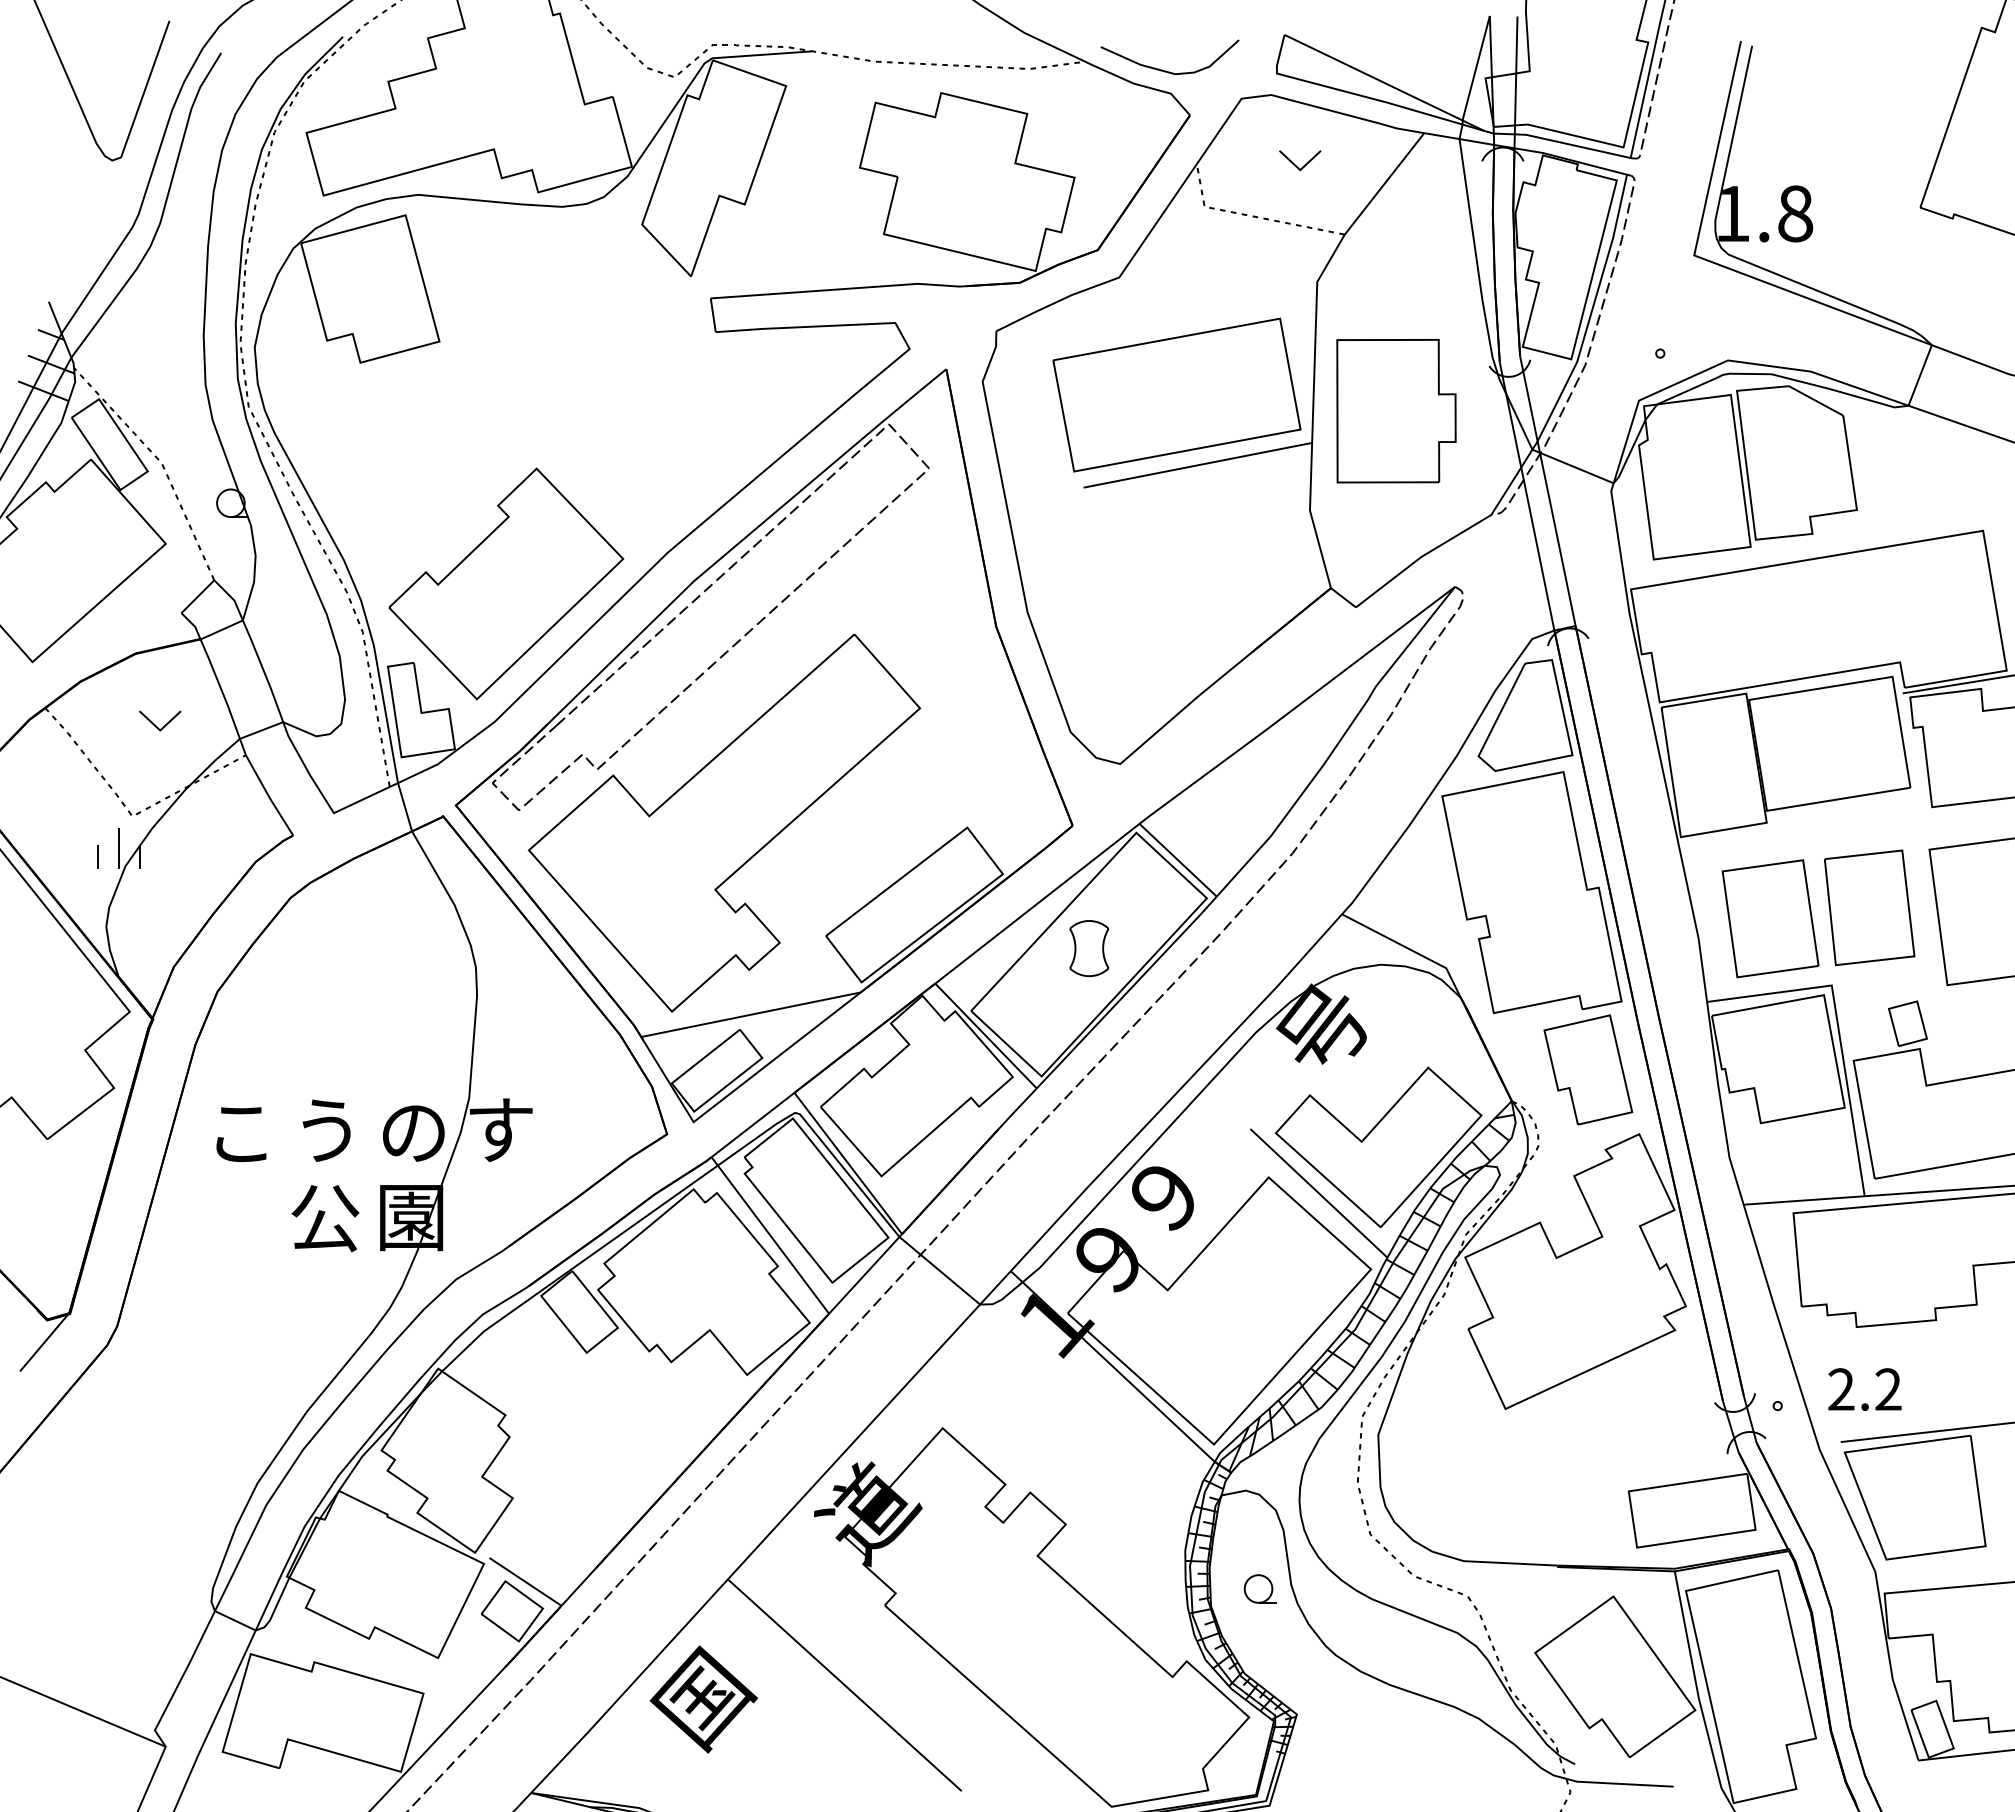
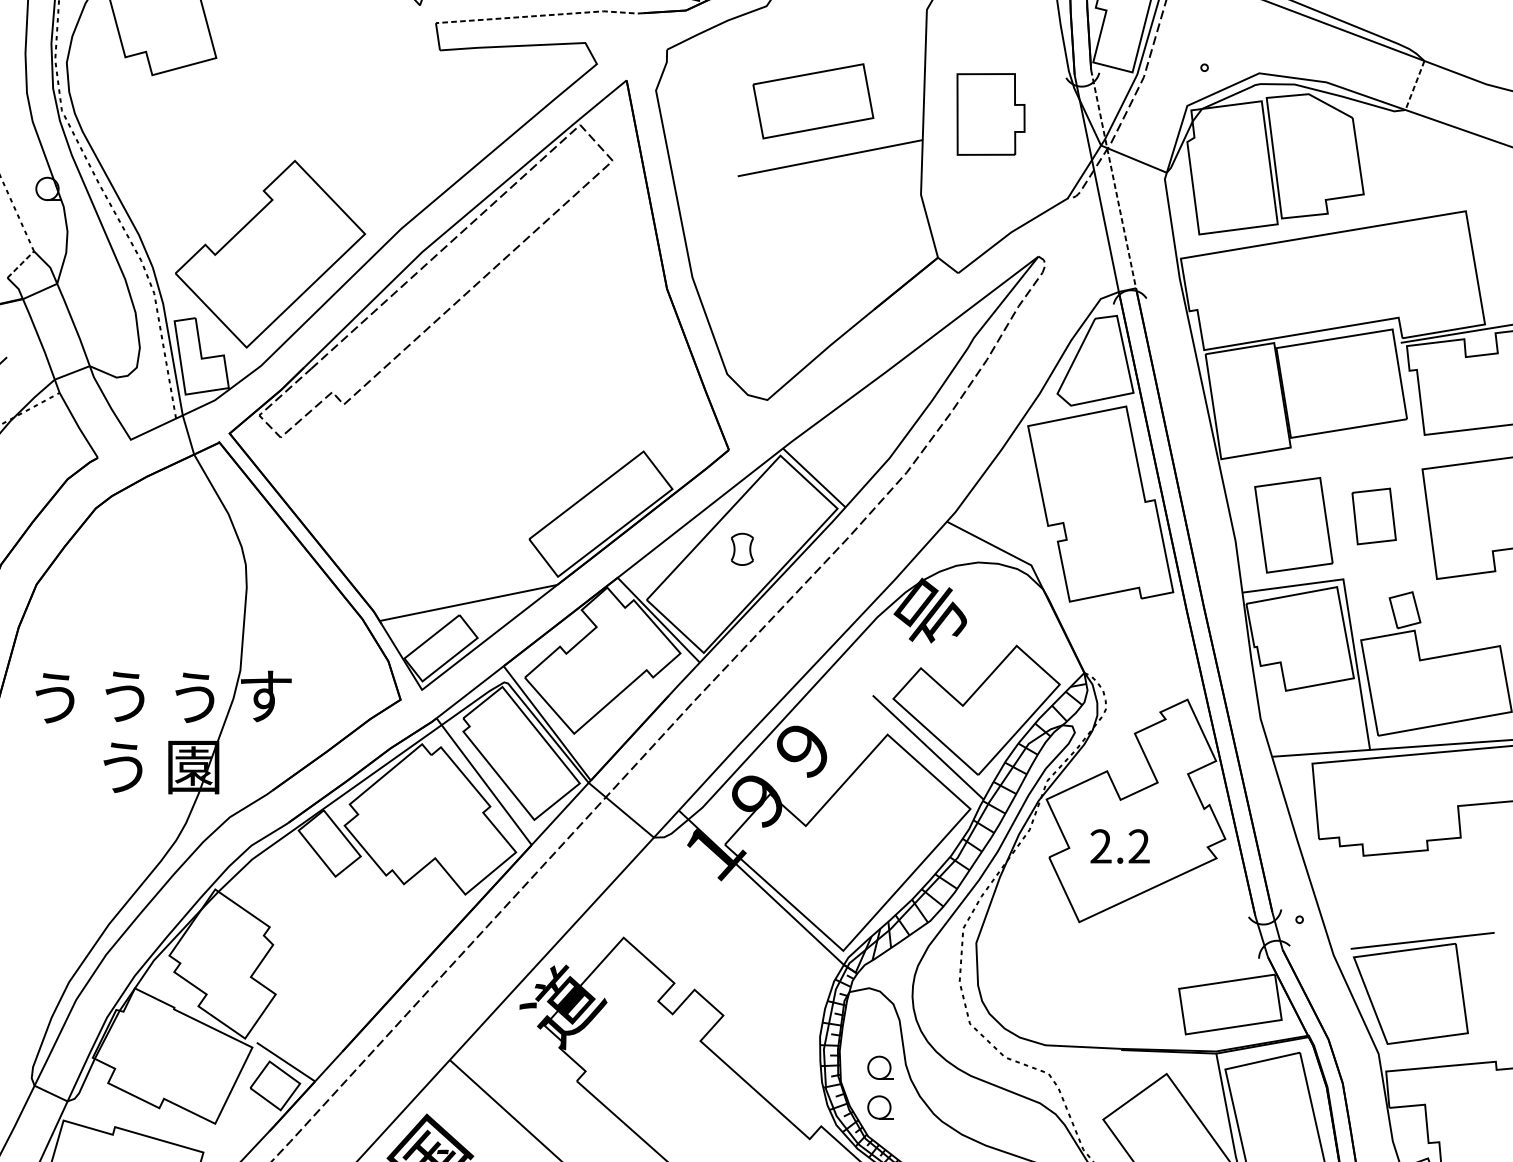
line: (840, 289) -> (540, 15), solid -> dashed
line: (1920, 375) -> (1415, 85), solid -> dashed
part: (1176, 394) -> (812, 100), size x0.6
part: (1396, 411) -> (991, 114), size x0.7
line: (1547, 491) -> (1113, 179), solid -> dashed
line: (198, 596) -> (21, 264), solid -> dashed
part: (724, 823) -> (447, 448), removed
part: (1869, 907) -> (1373, 516), size x0.6
part: (1089, 948) -> (742, 549), size x0.7
part: (1588, 1069) -> (1146, 647), removed
text: (413, 1131) -> (195, 697), の -> う
text: (241, 1132) -> (56, 698), こ -> う
text: (325, 1218) -> (124, 767), 公 -> う
text: (1864, 1389) -> (1119, 846), moved
part: (1259, 1637) -> (880, 1107), added

